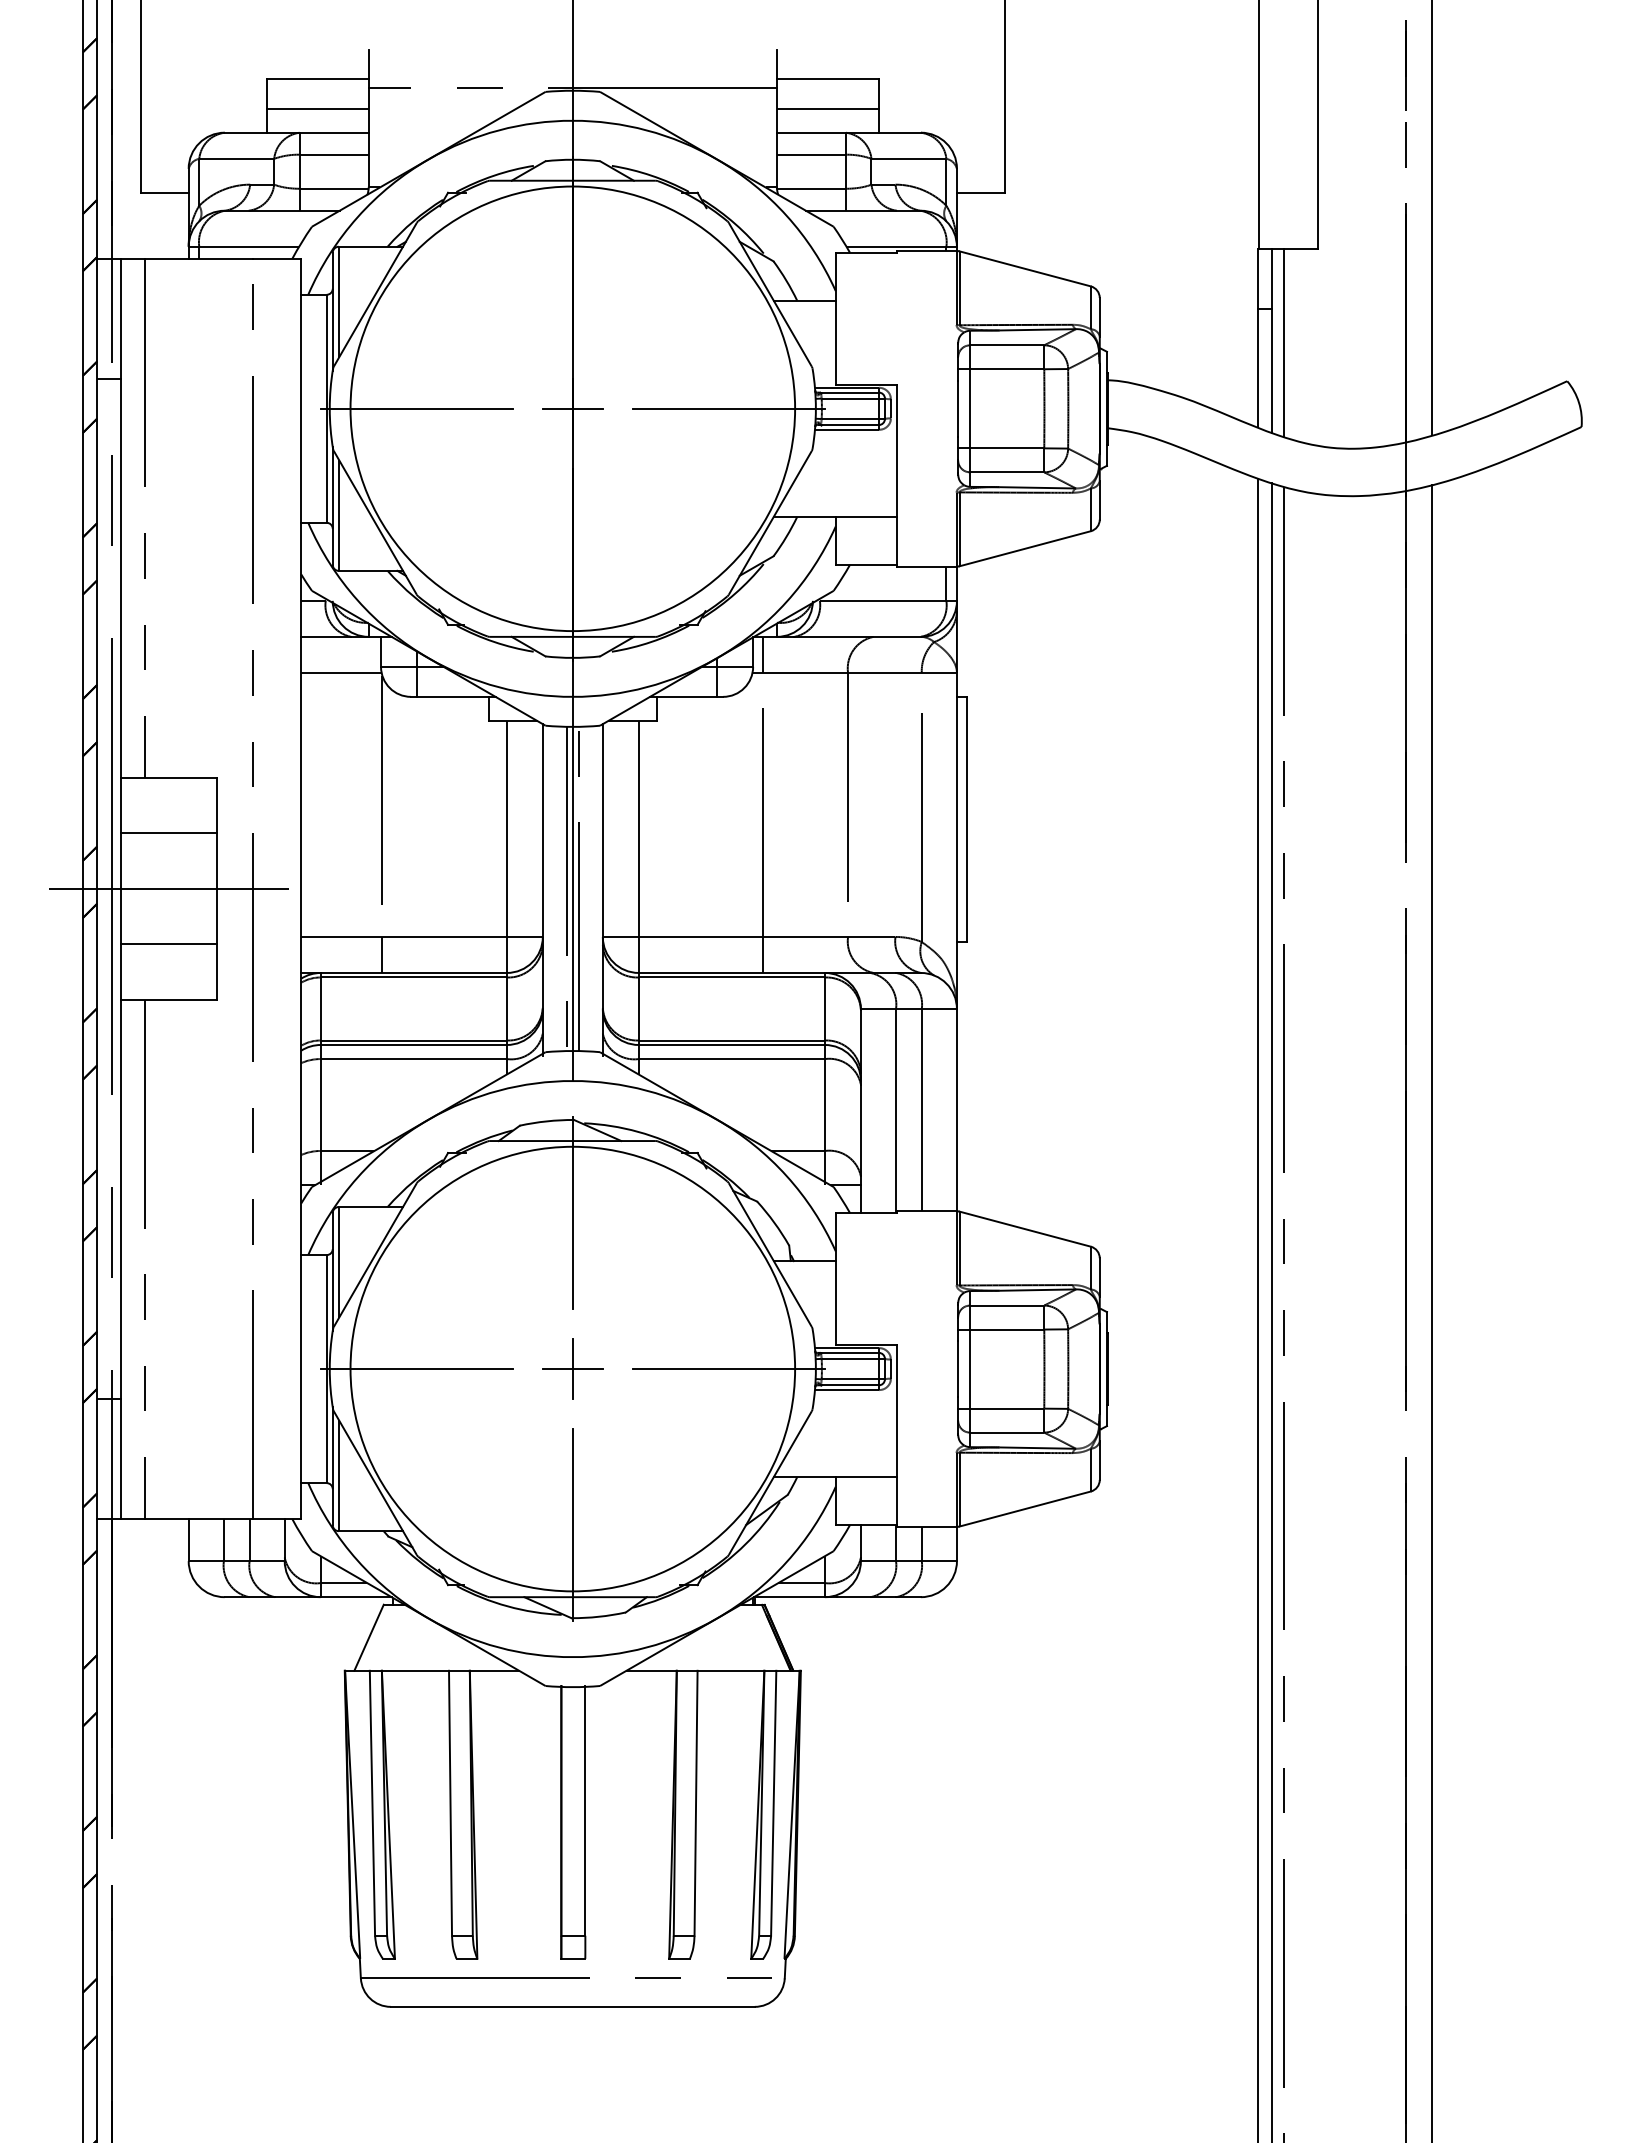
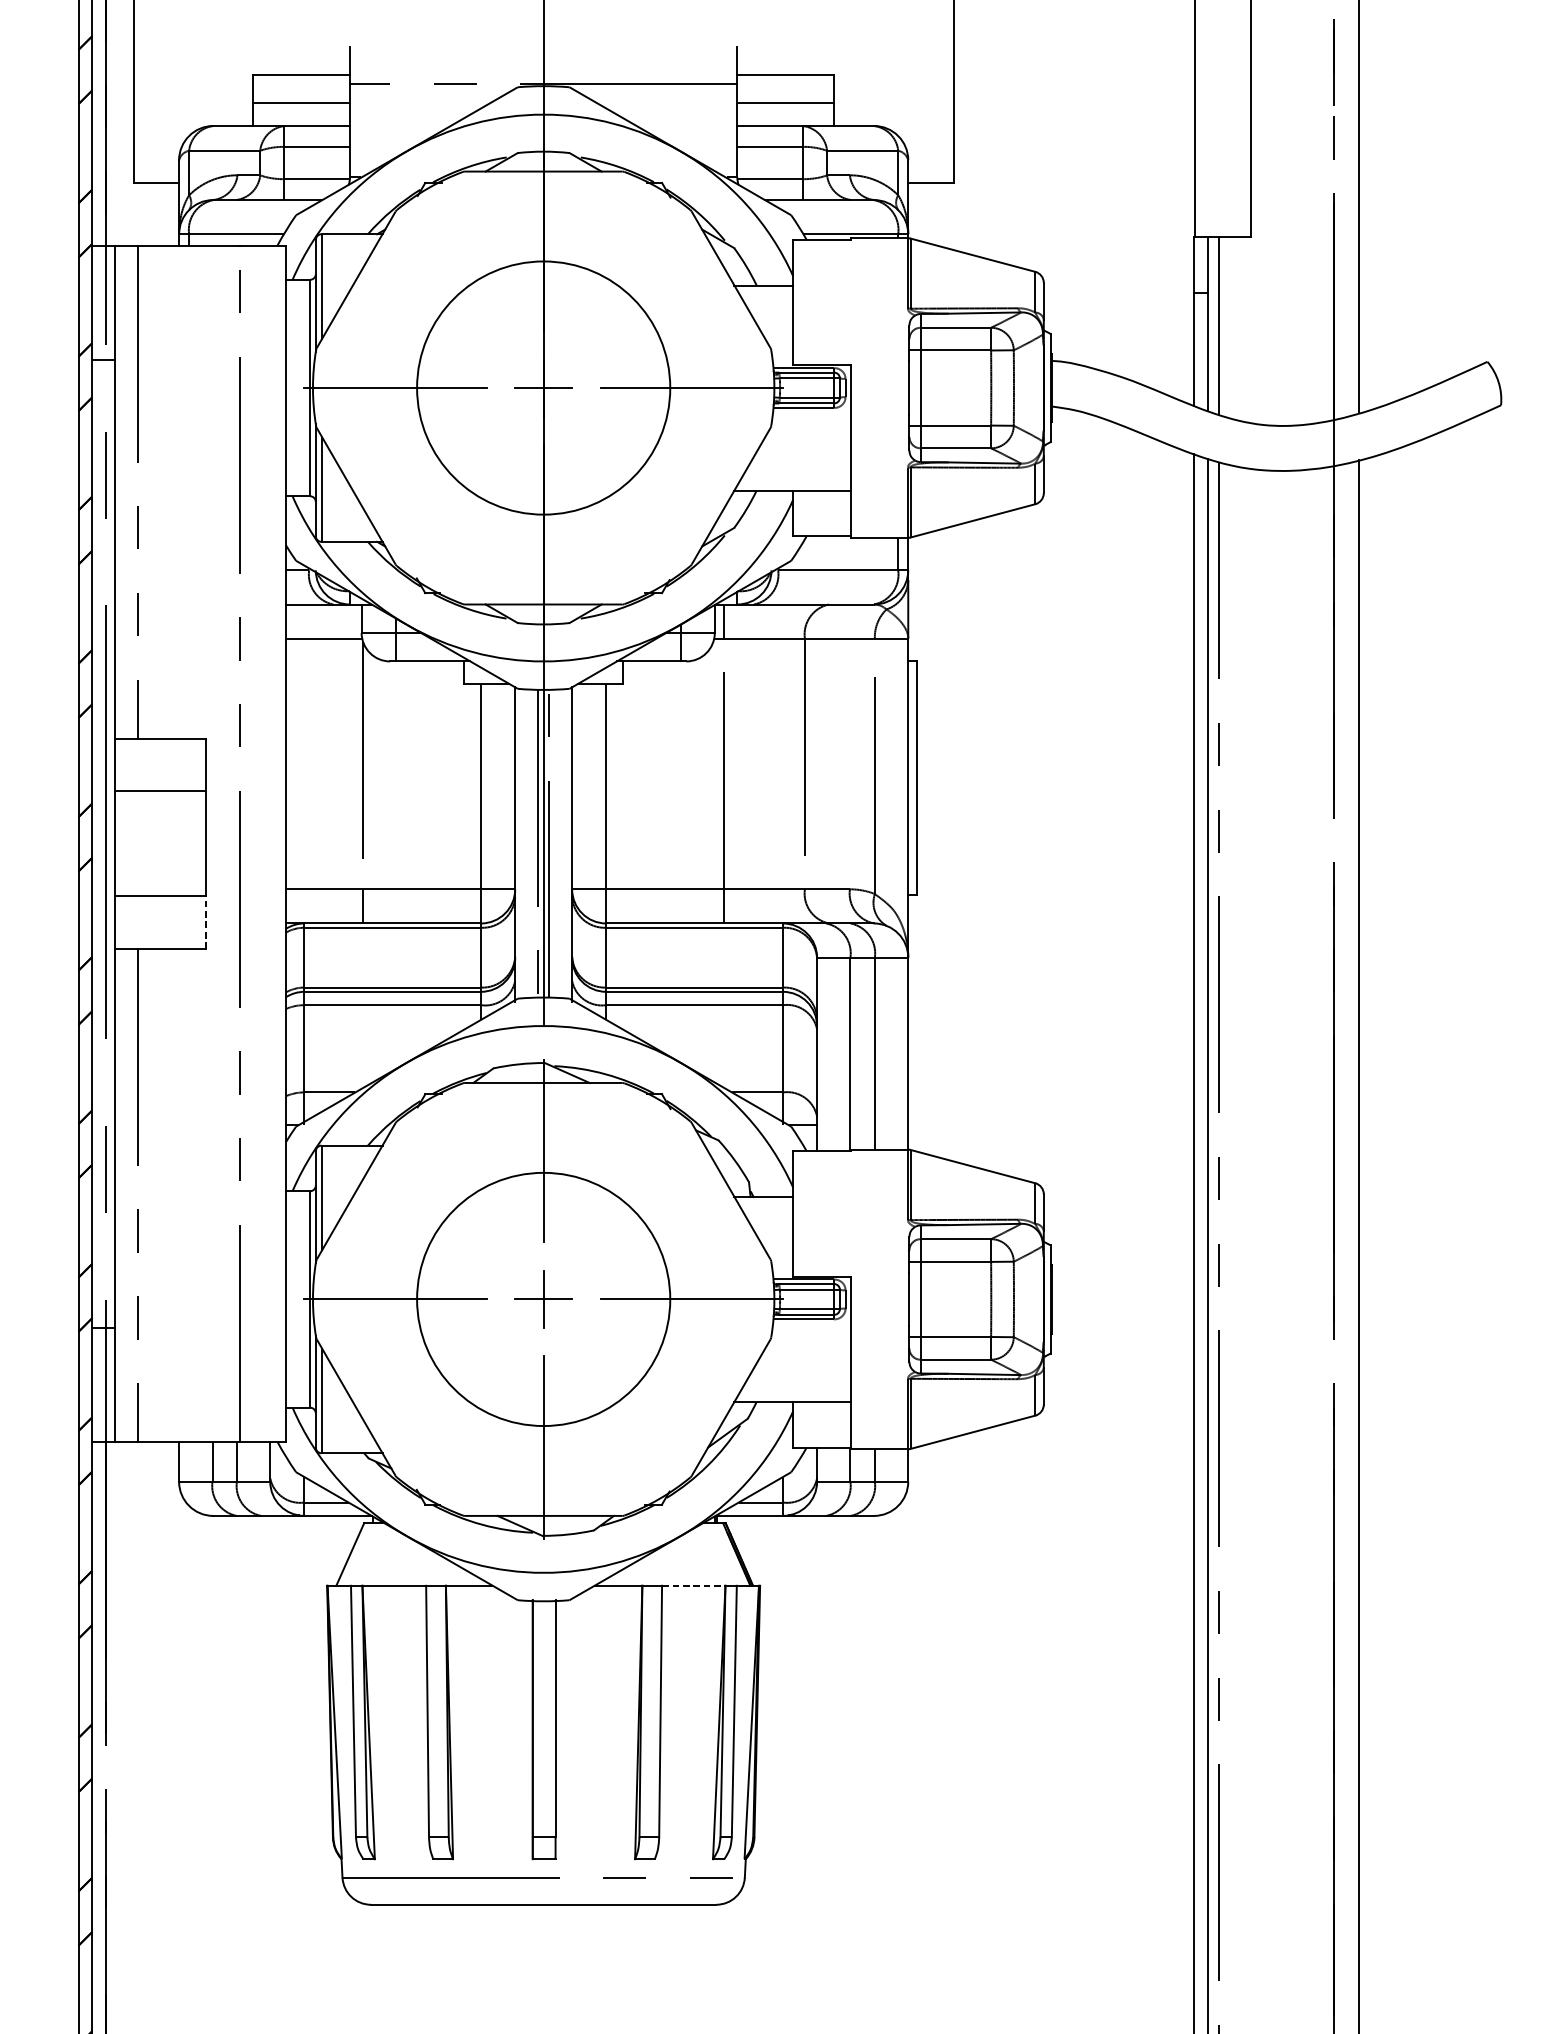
circle: (572, 408) -> (543, 387), size x0.6
line: (169, 888) -> (160, 843), removed
line: (217, 972) -> (206, 923), solid -> dashed
circle: (572, 1368) -> (543, 1298), size x0.6
line: (731, 1670) -> (694, 1585), solid -> dashed

